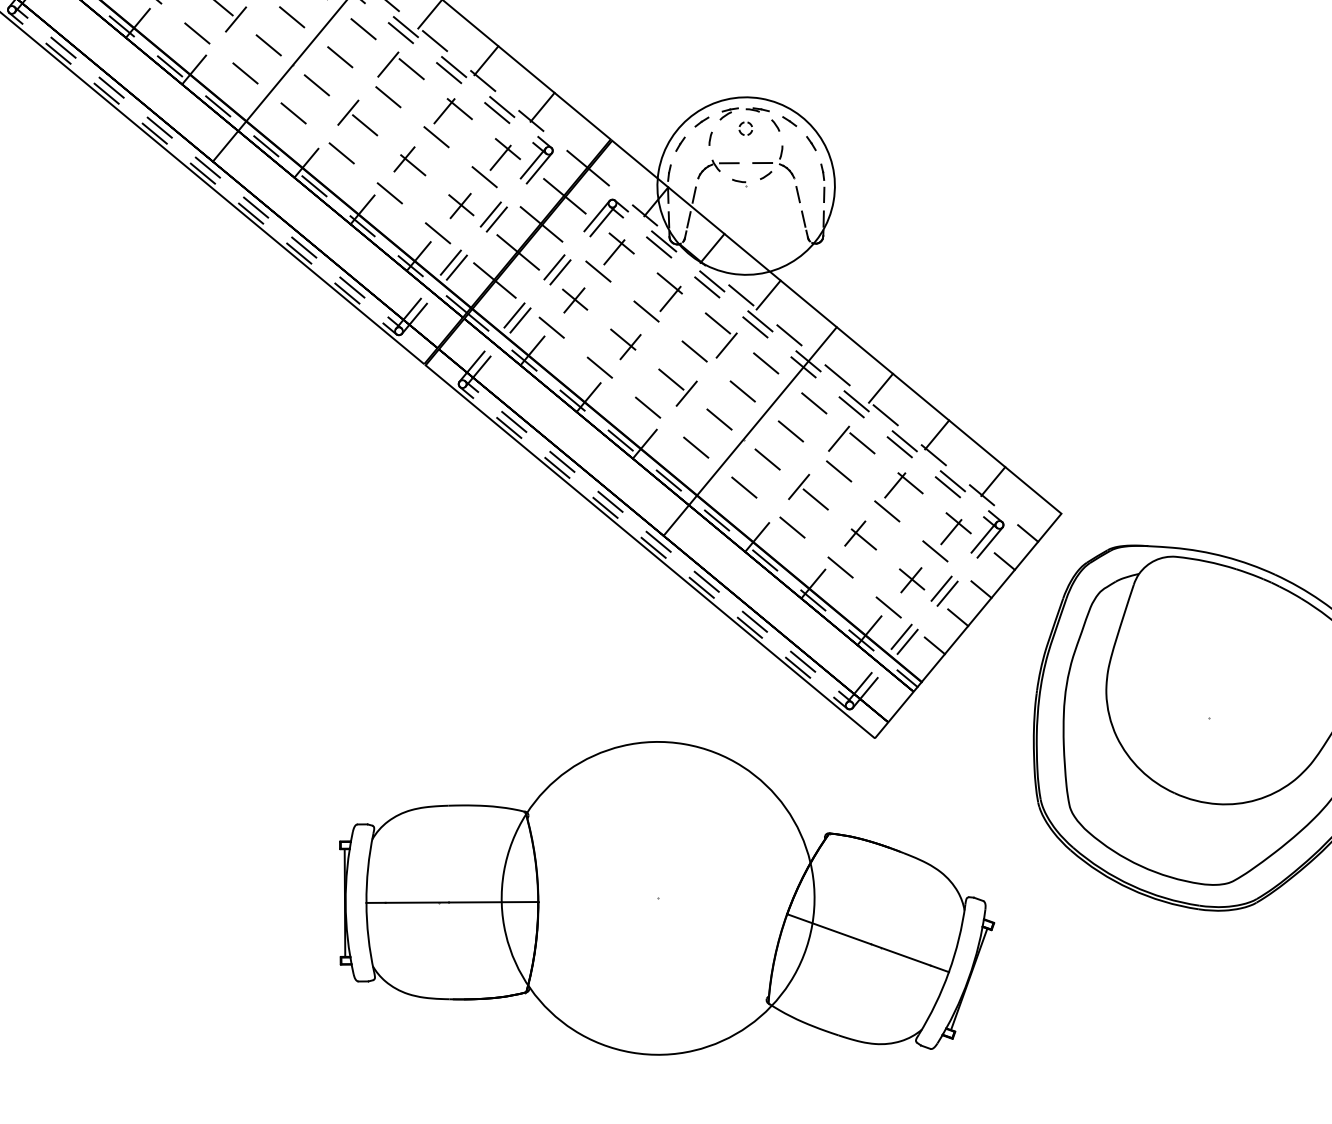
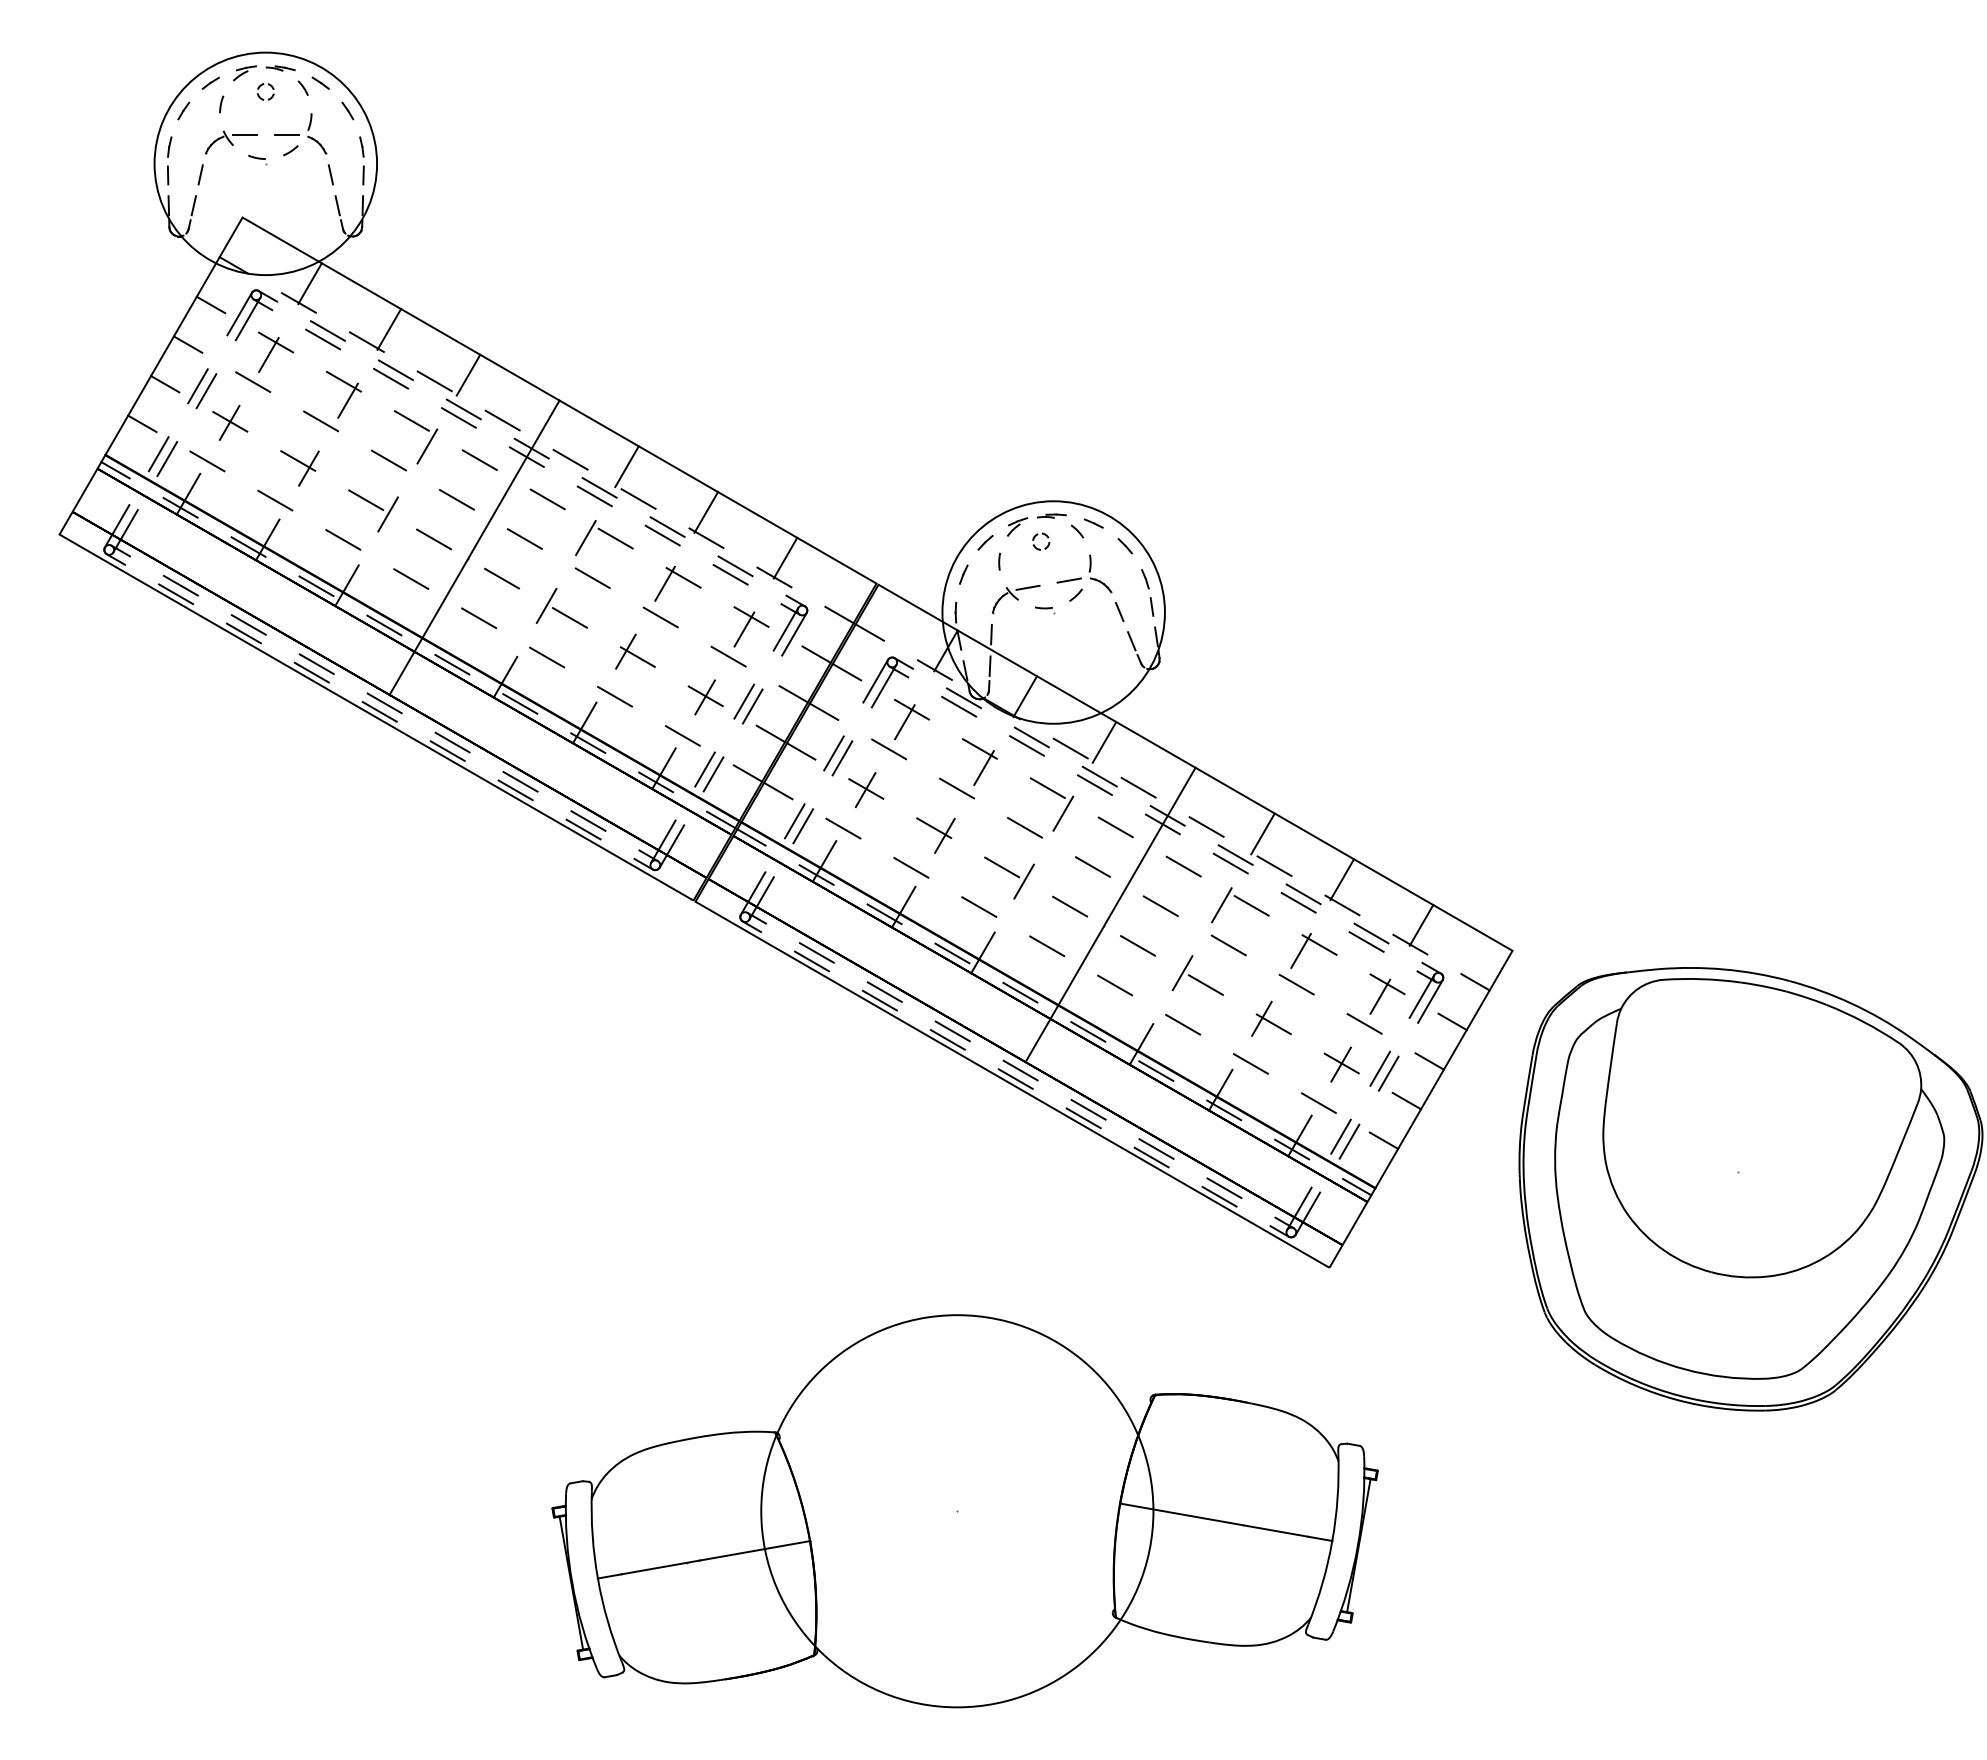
part: (663, 899) -> (964, 1511), moved

